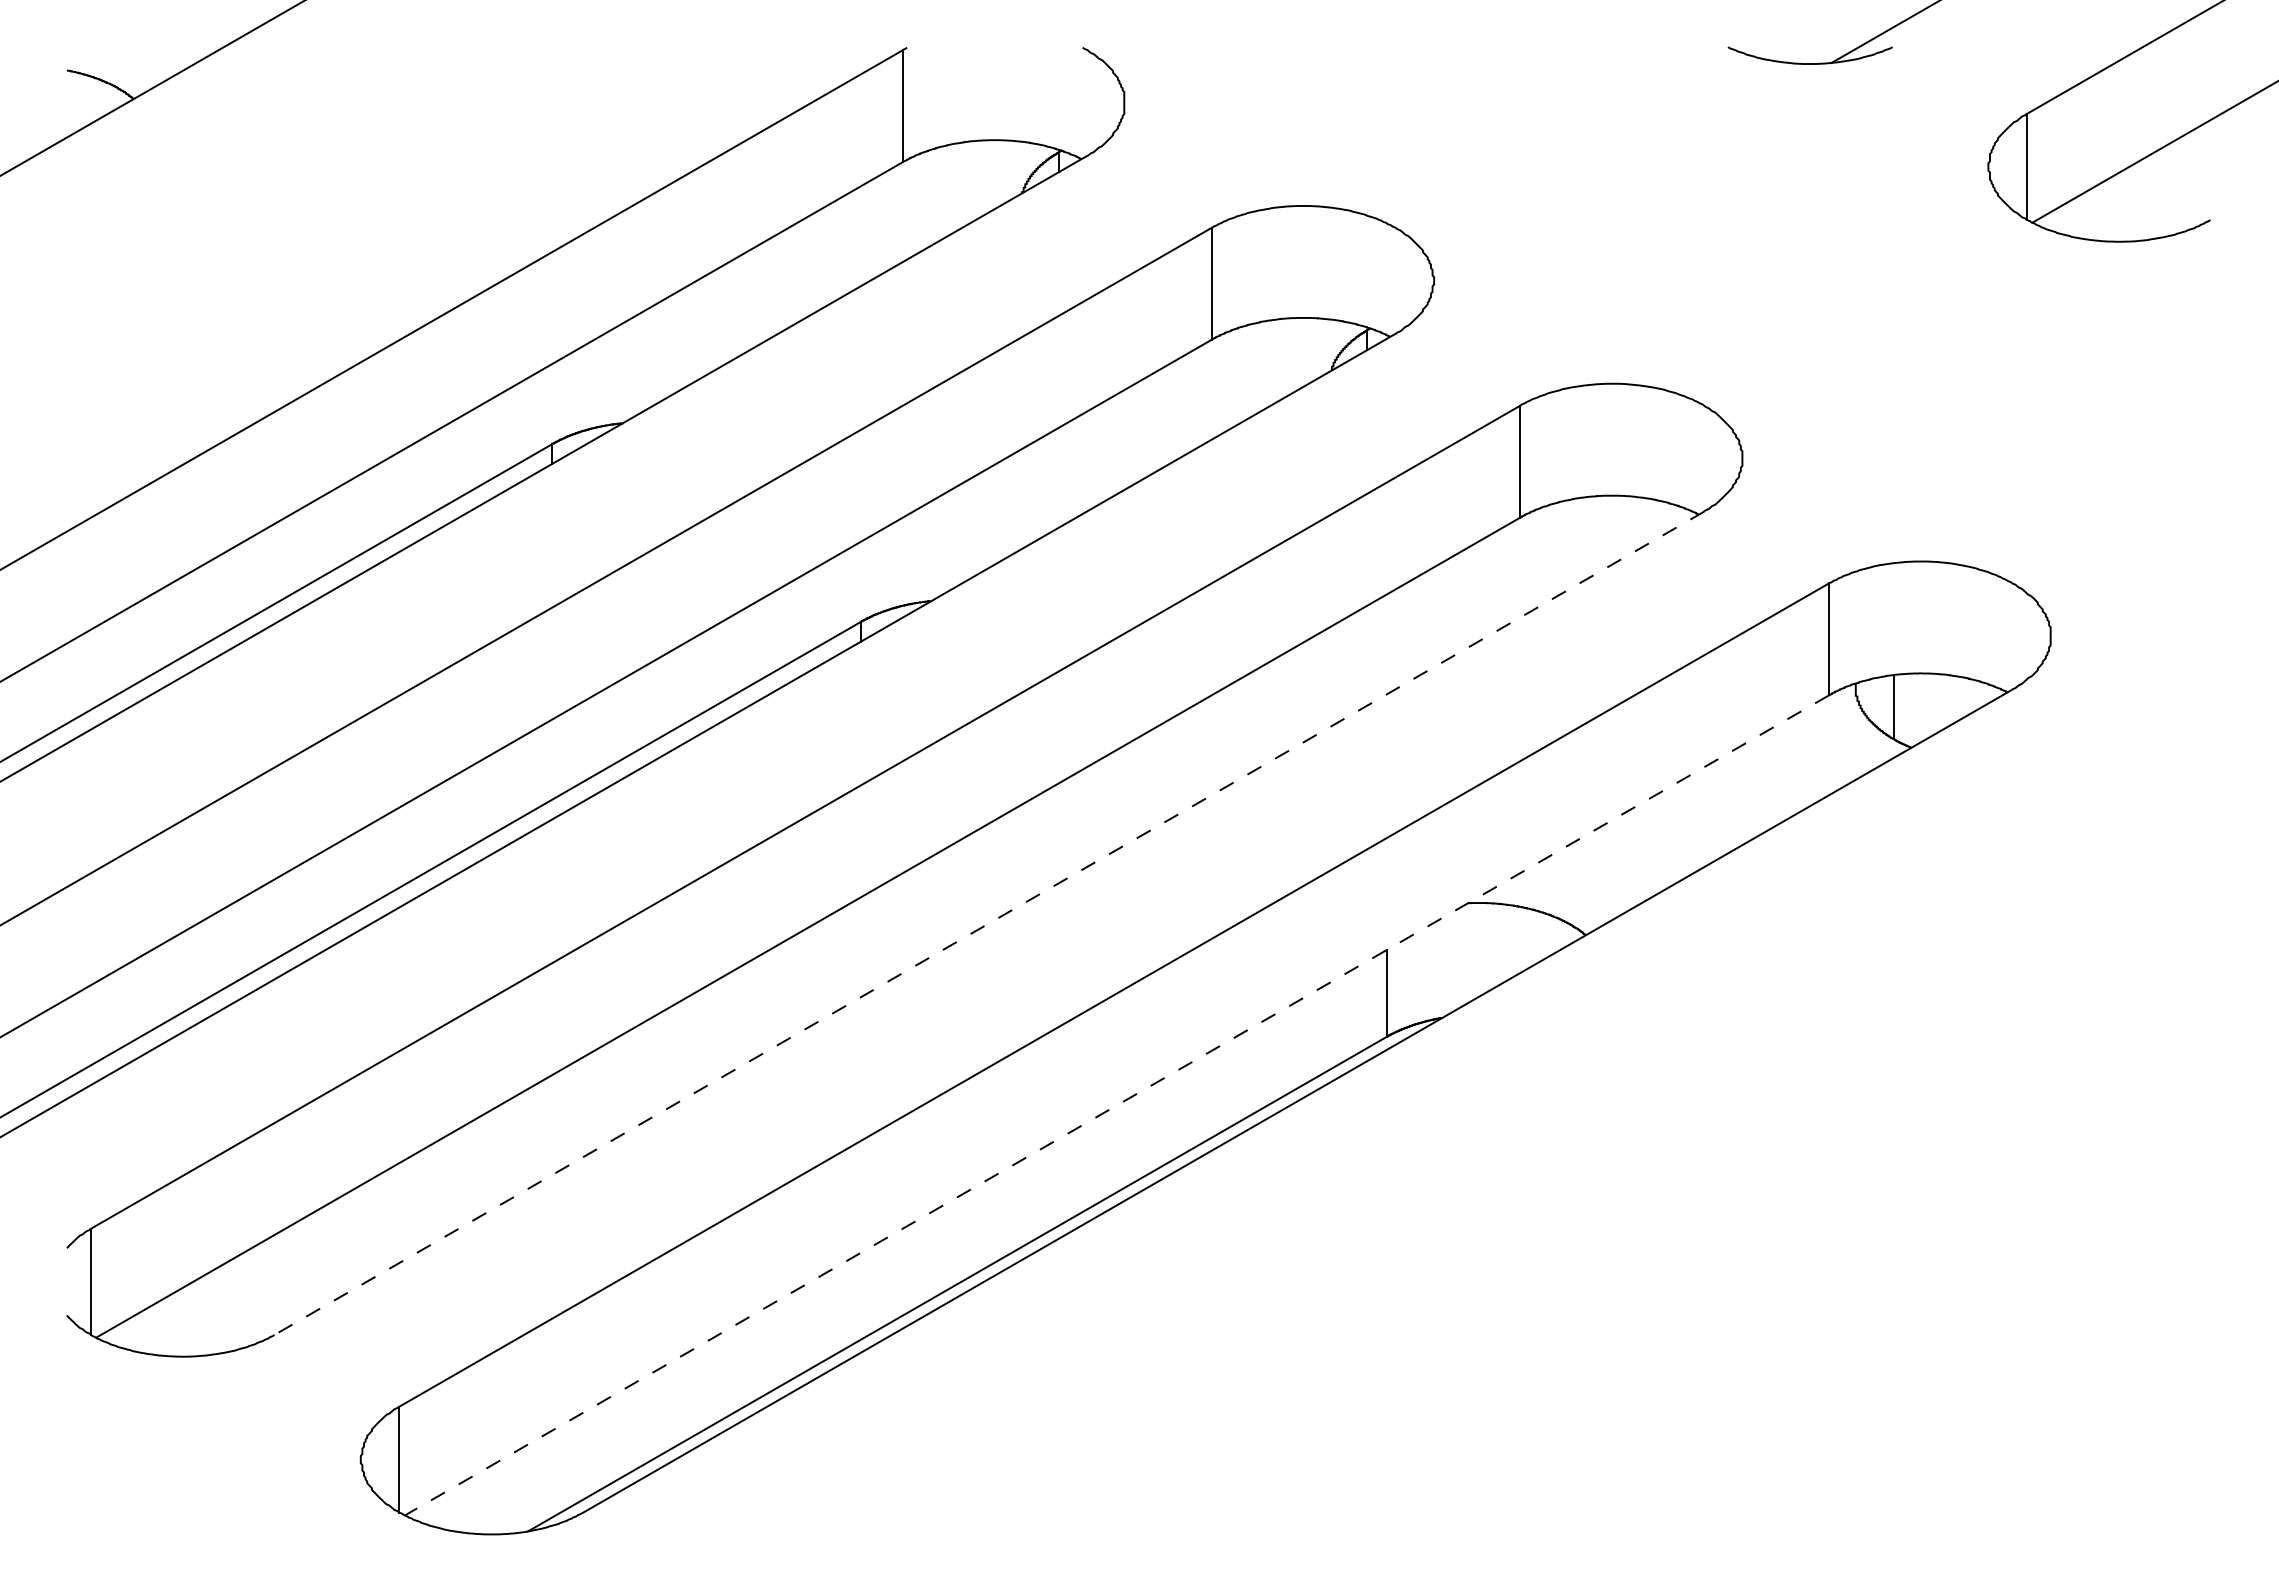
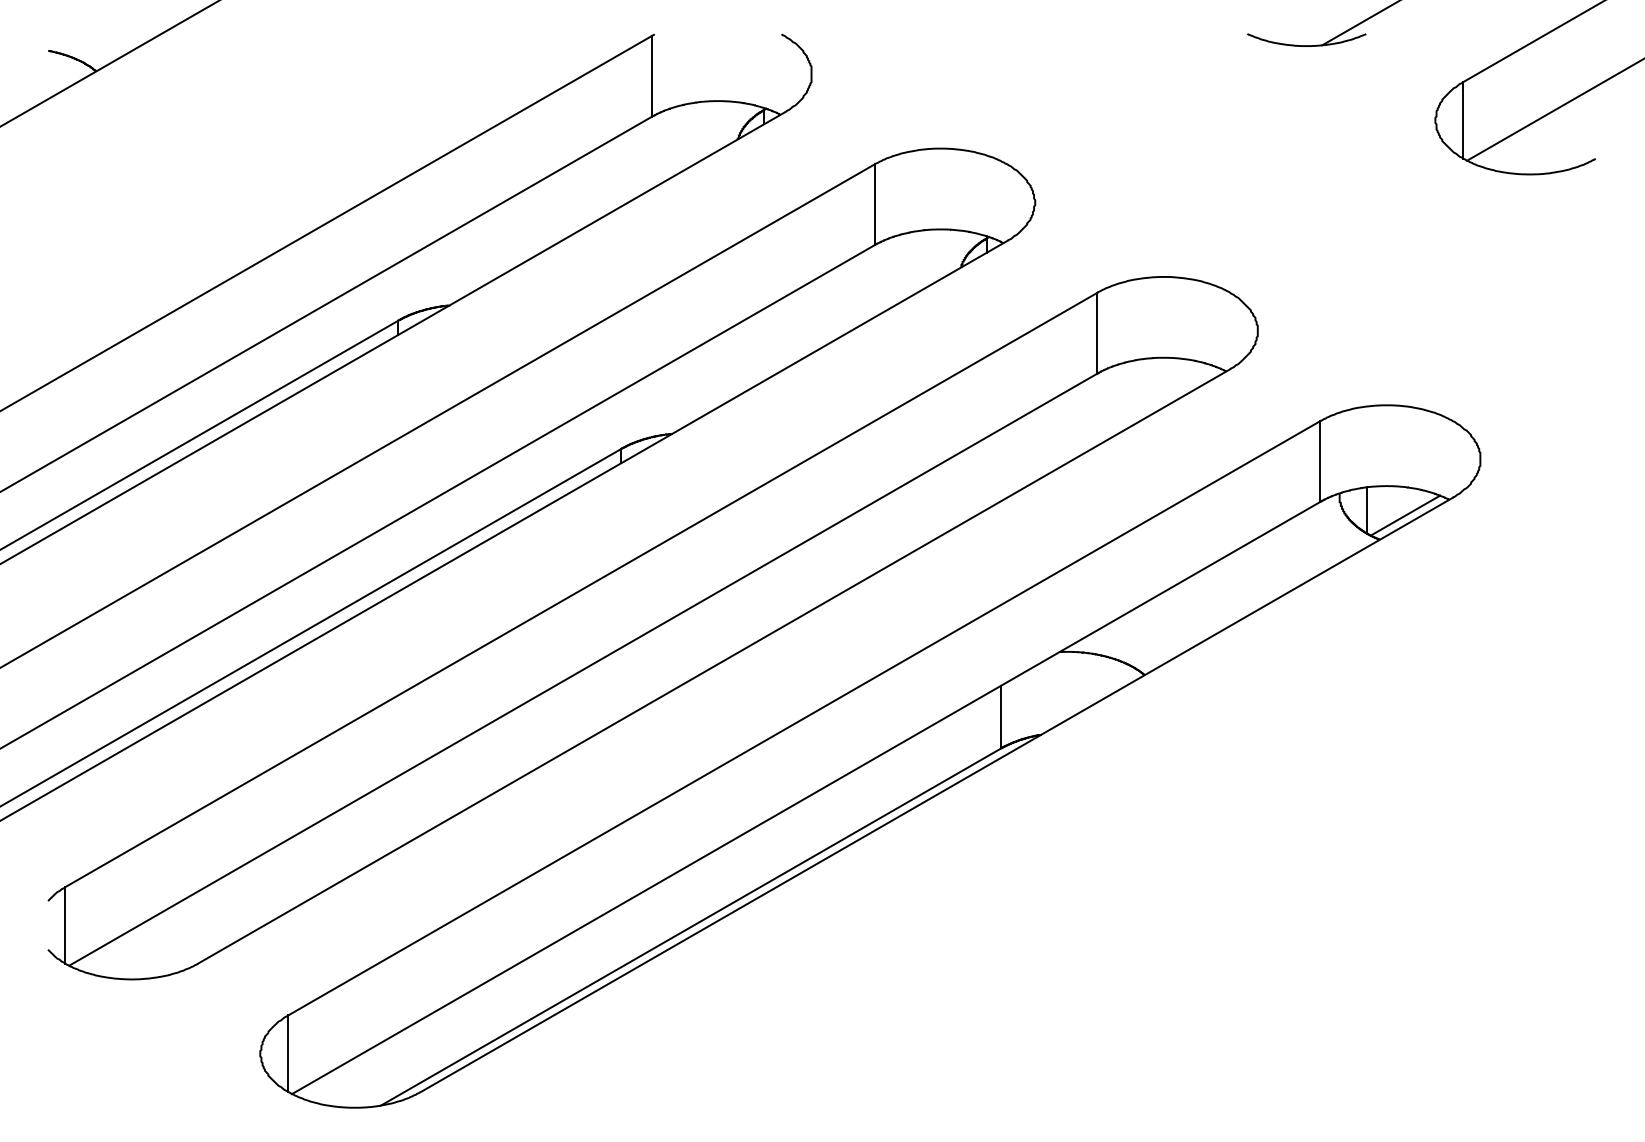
line: (1946, 714) -> (1405, 515), added
line: (989, 923) -> (714, 666), dashed -> solid
line: (1116, 1105) -> (805, 798), dashed -> solid

